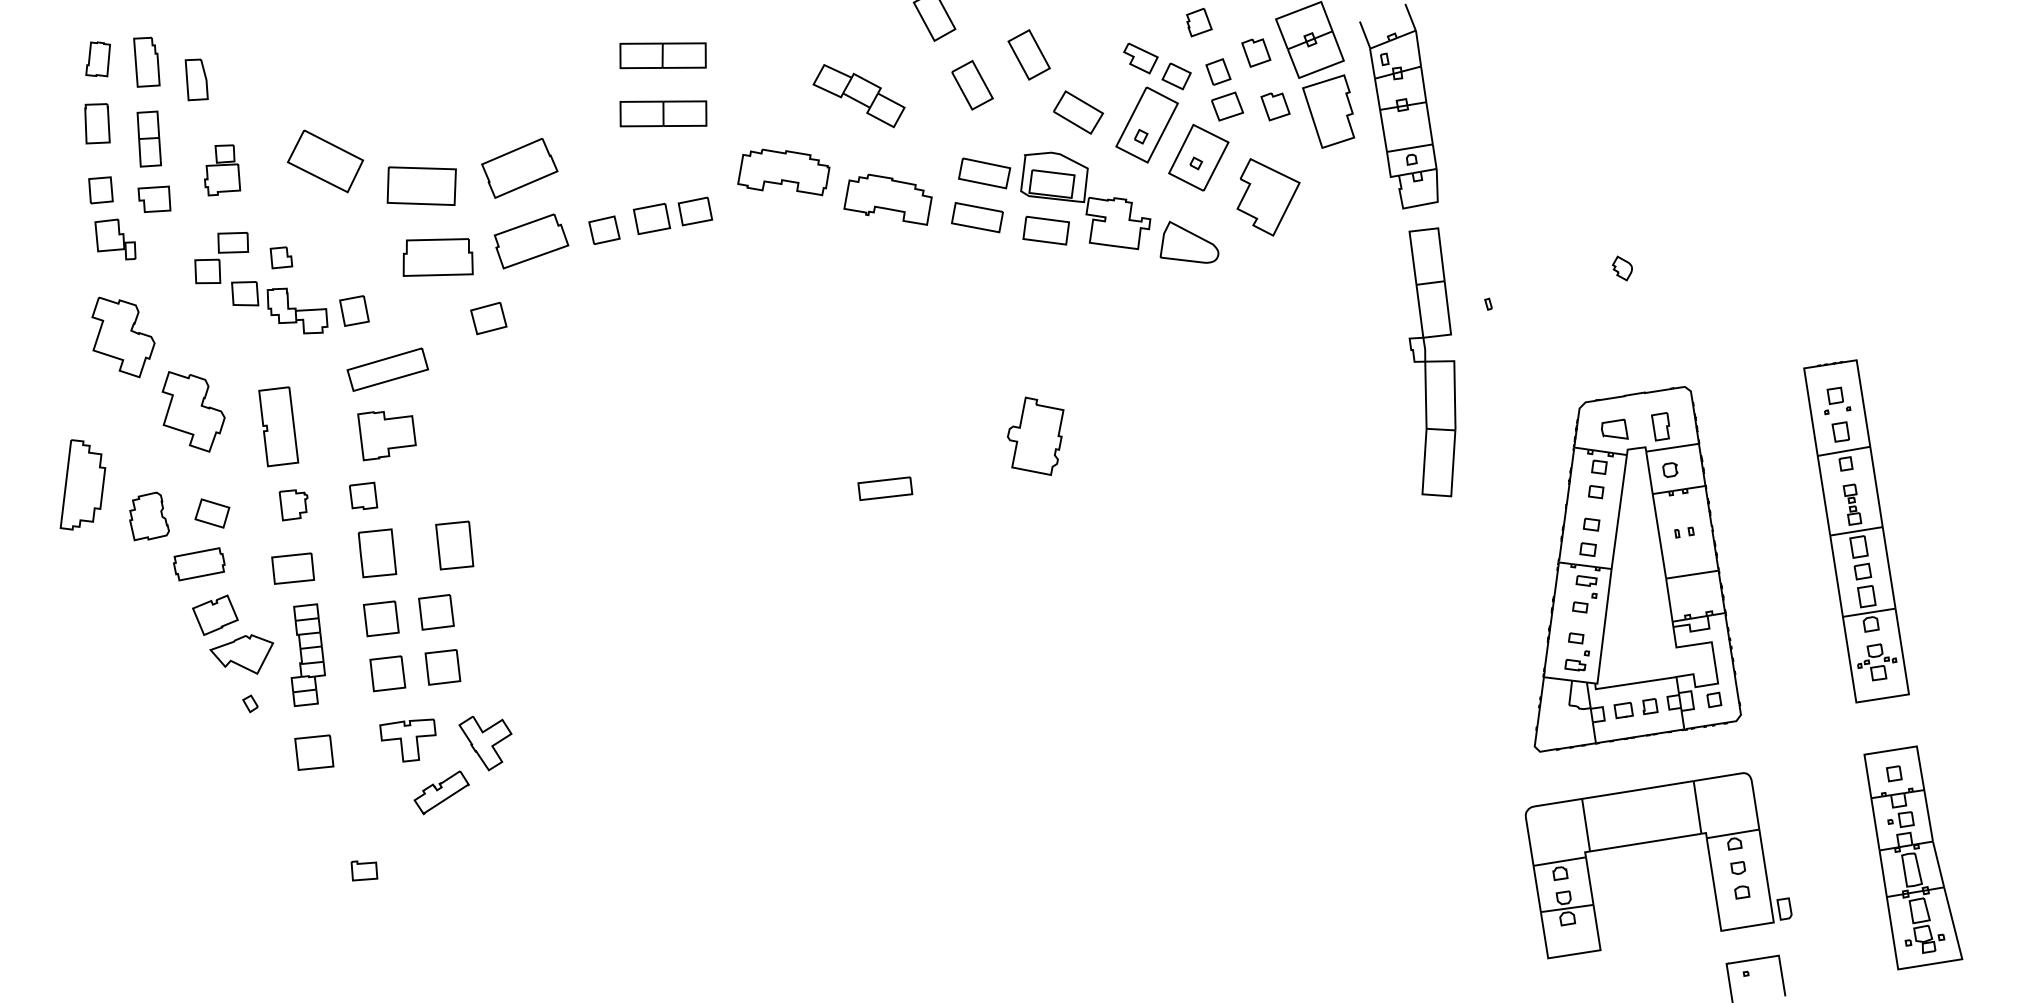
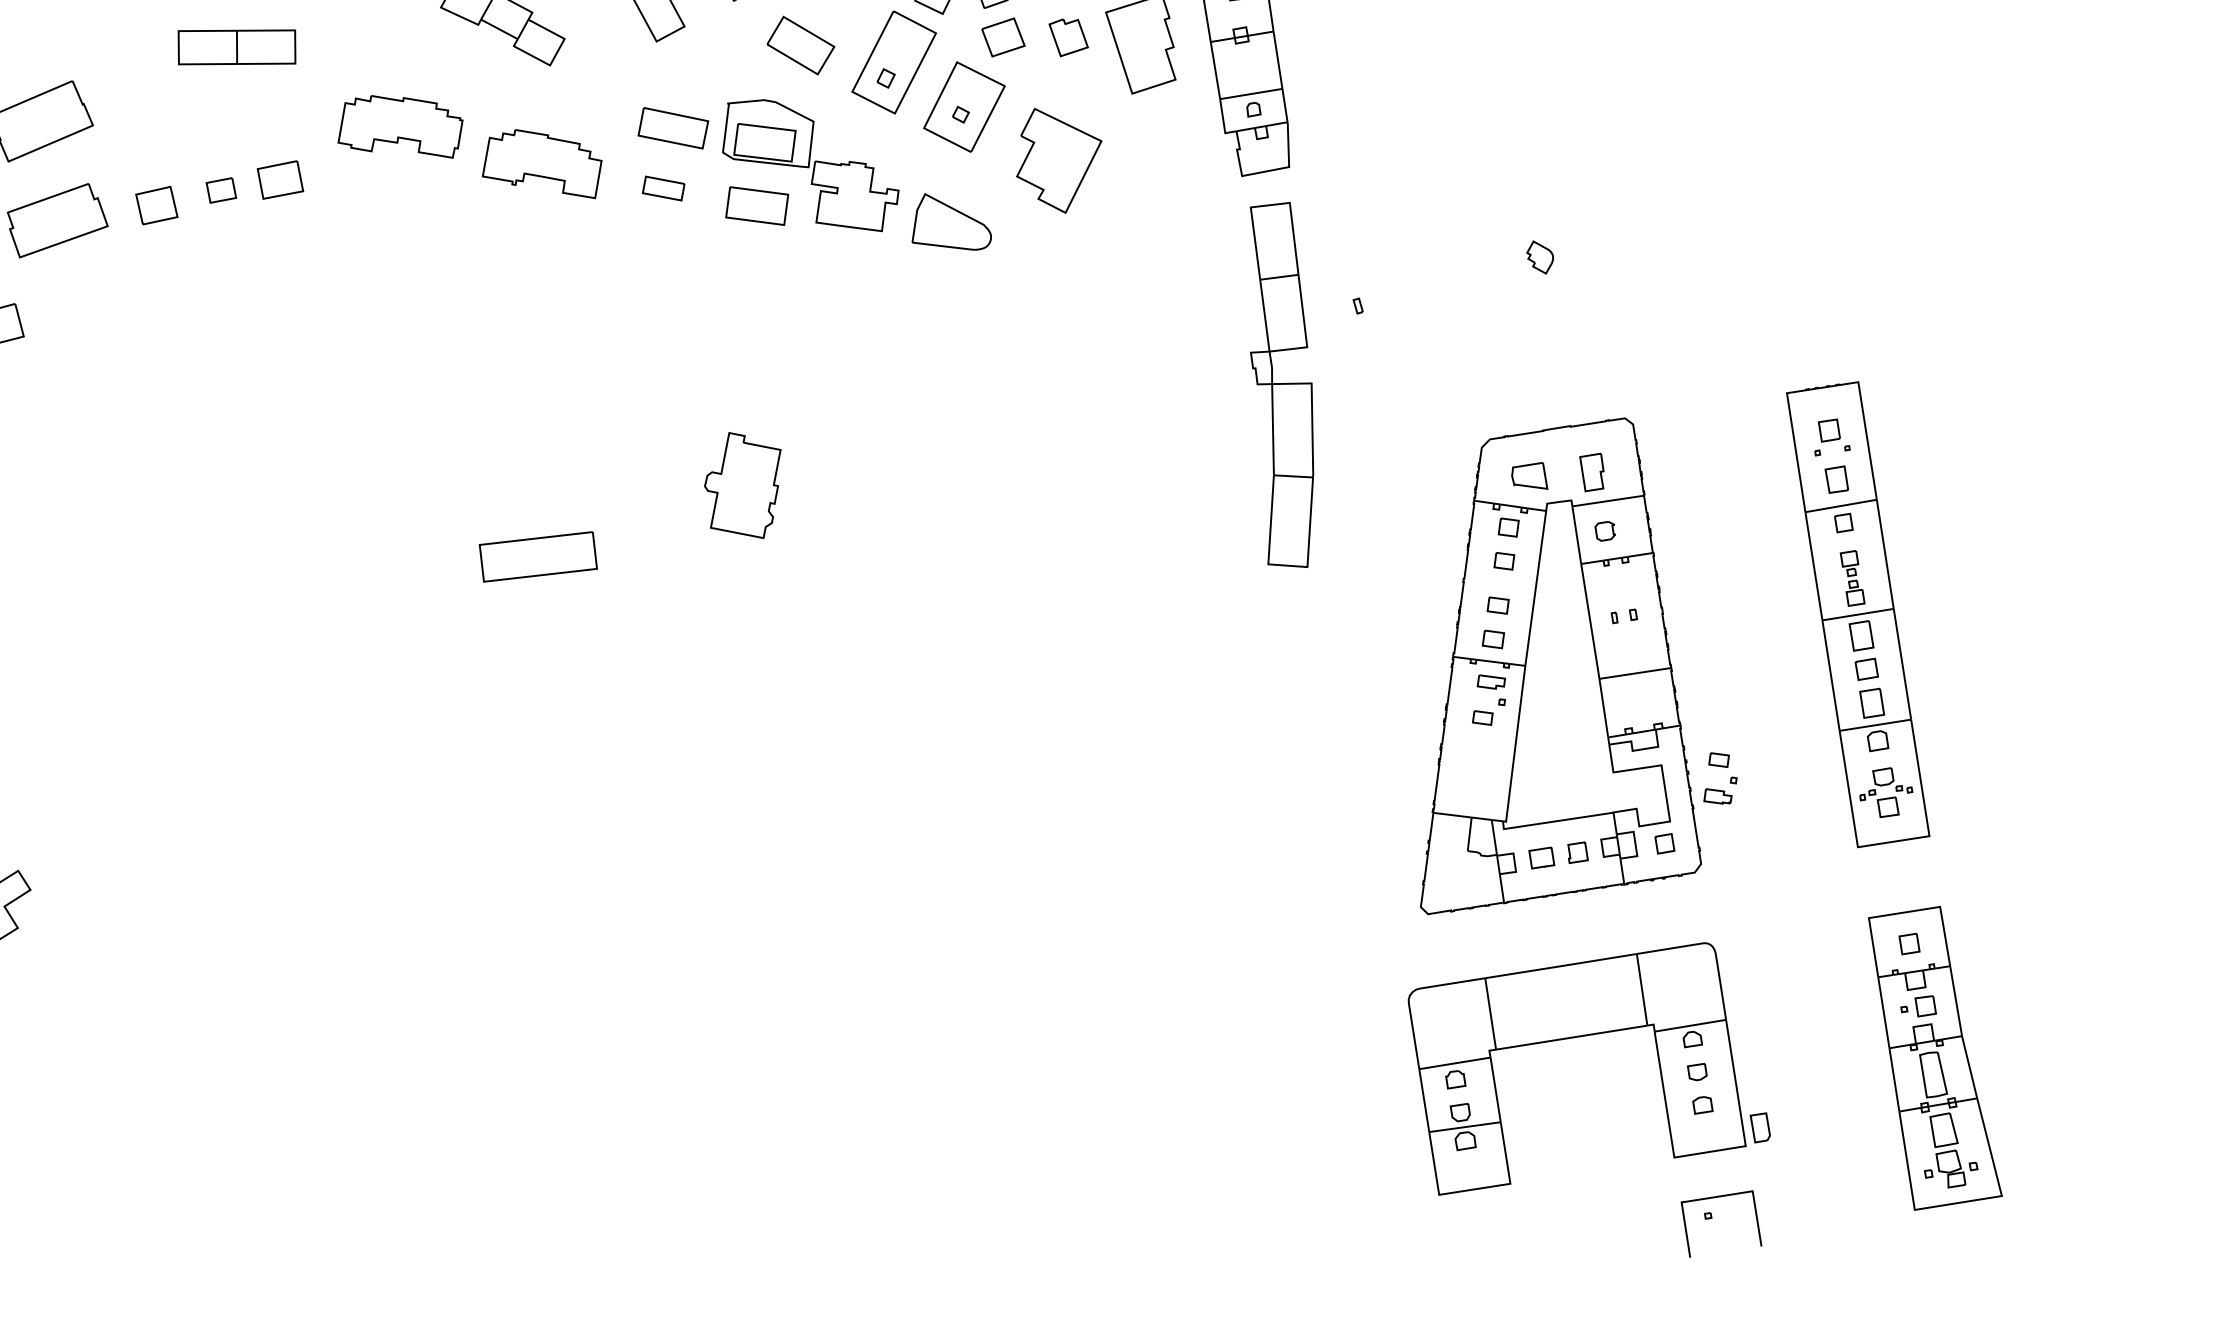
part: (977, 217) -> (663, 188), size x0.6
part: (651, 219) -> (220, 190), size x0.6
part: (885, 488) -> (538, 556), size x1.6
part: (1584, 651) -> (1730, 777), moved

